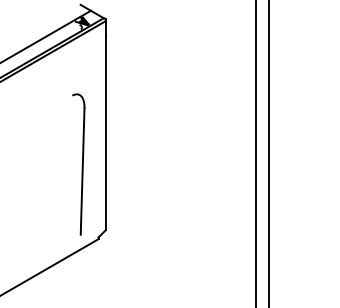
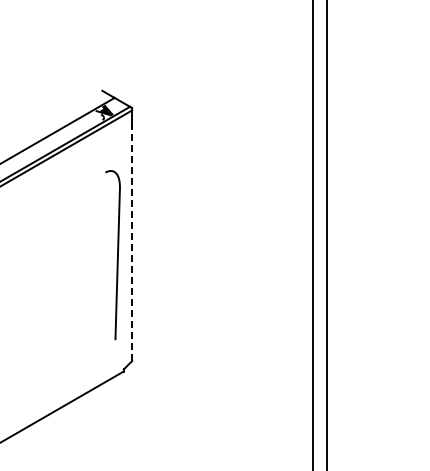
line: (105, 133) -> (132, 244), solid -> dashed
part: (78, 164) -> (112, 255), moved

